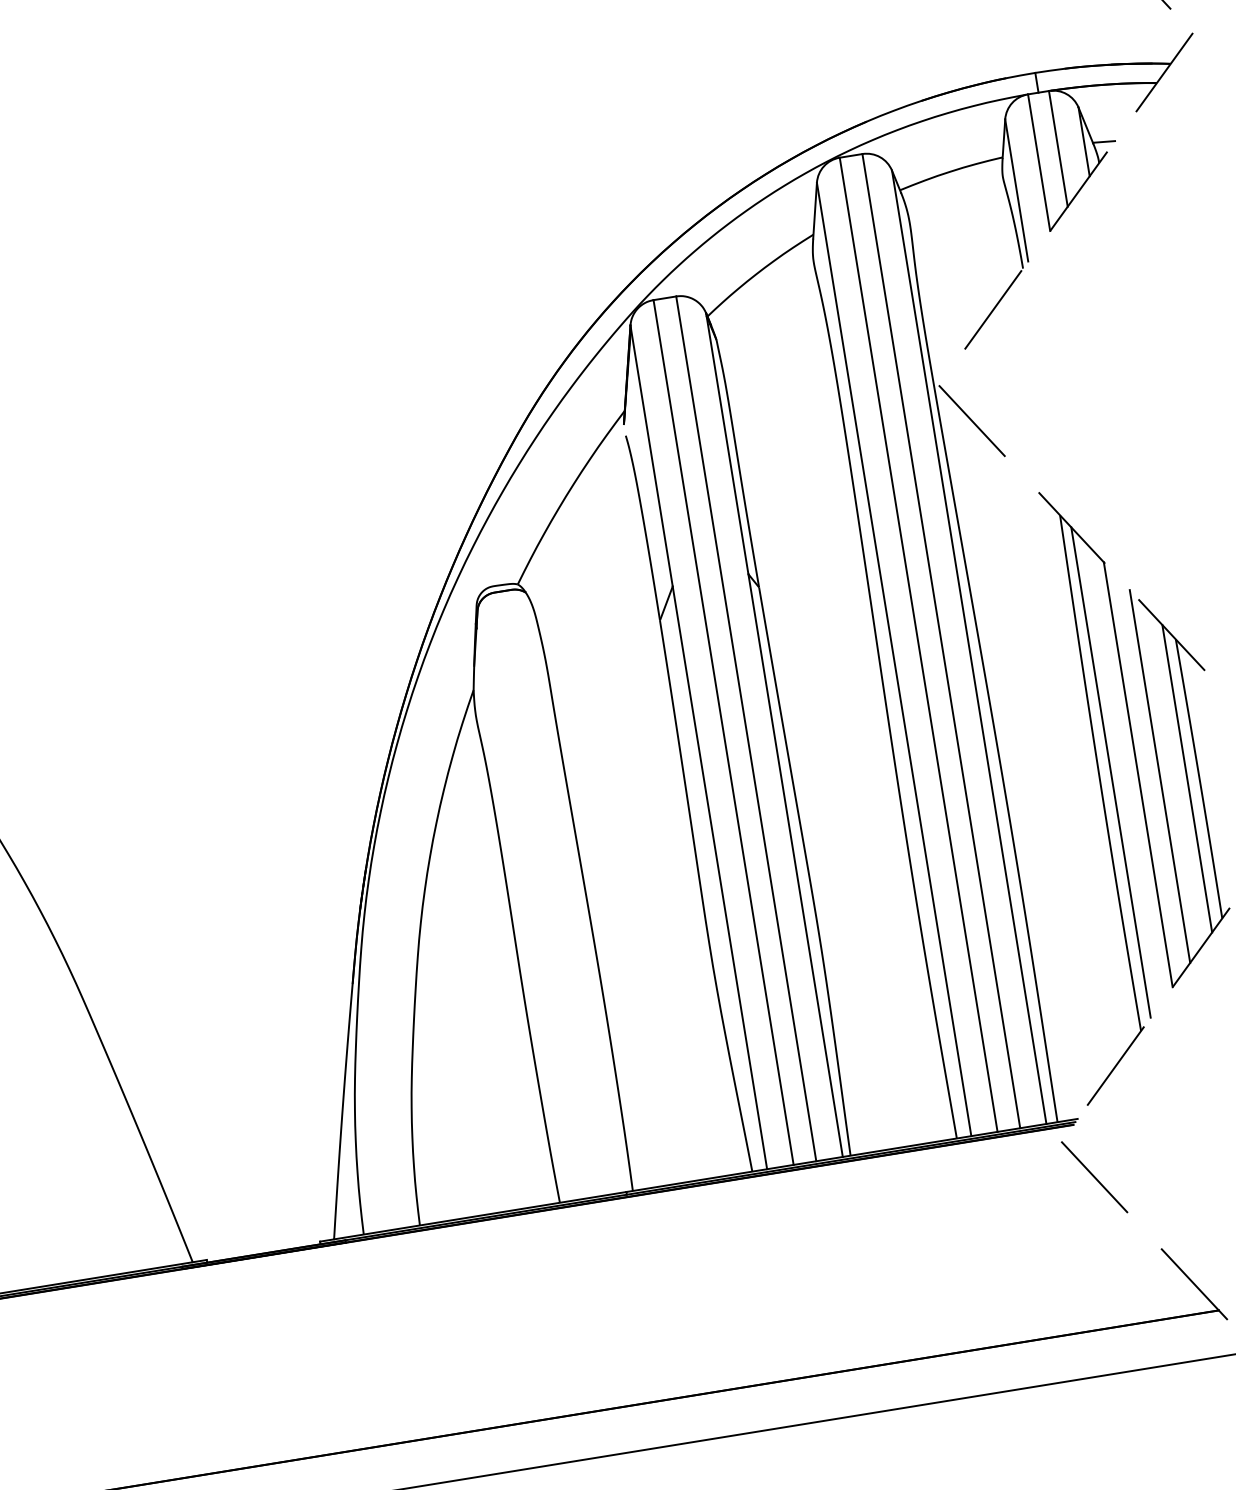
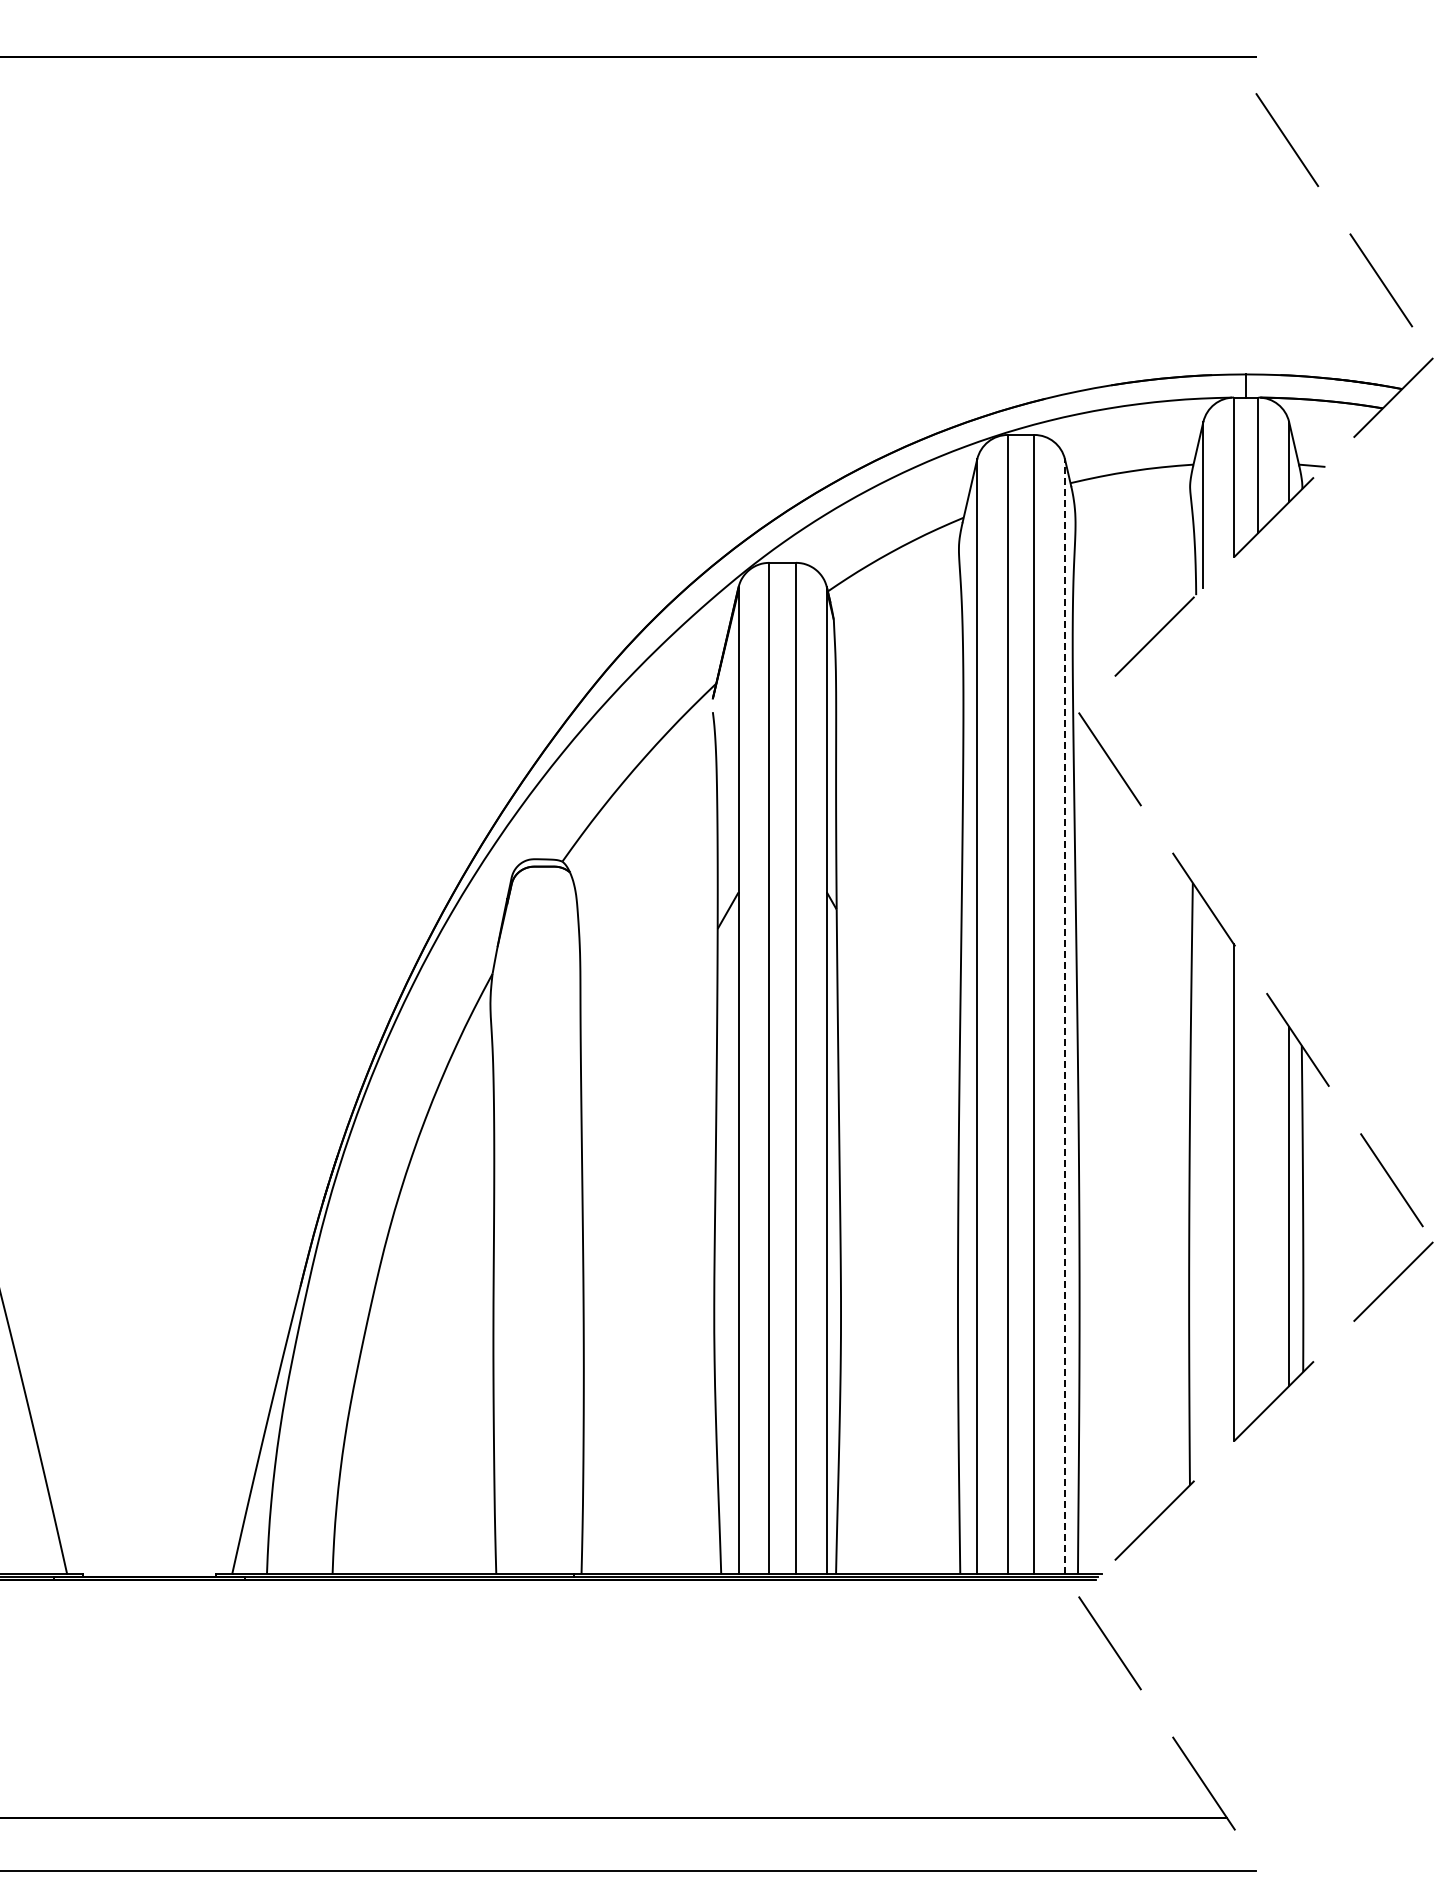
line: (969, 647) -> (1065, 1016), solid -> dashed
line: (1110, 771) -> (1203, 1184), removed
line: (1159, 776) -> (1258, 1198), removed

